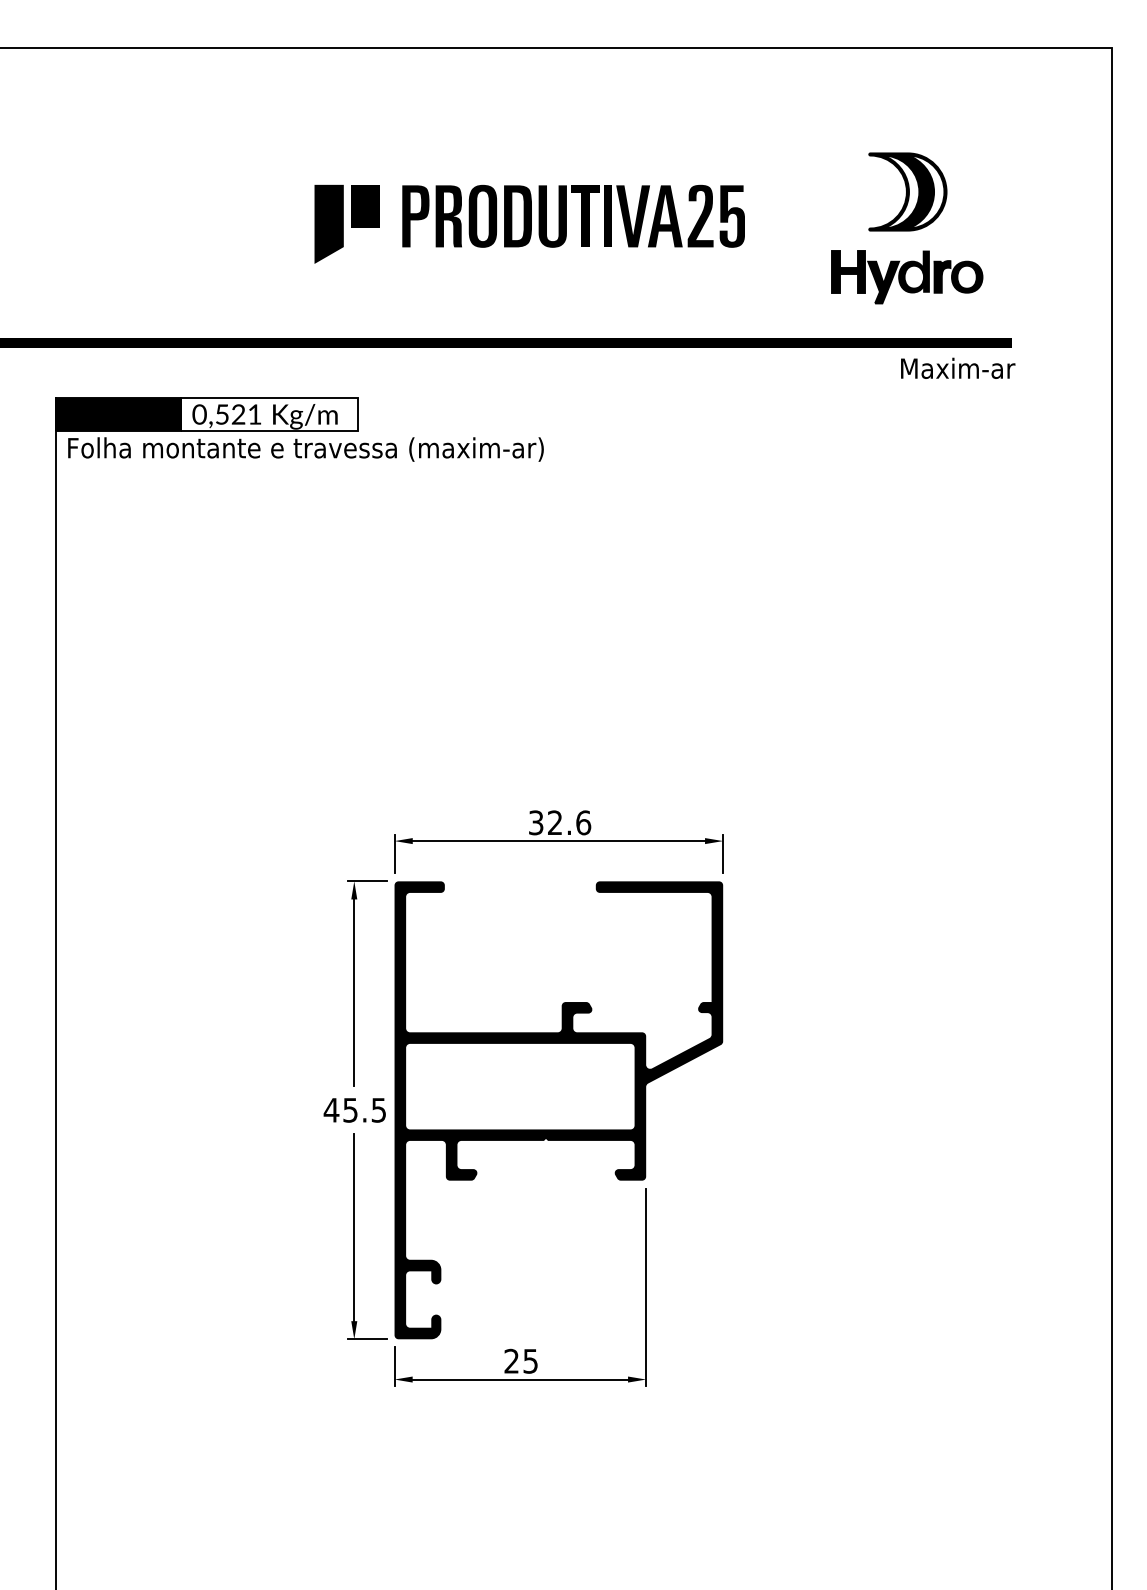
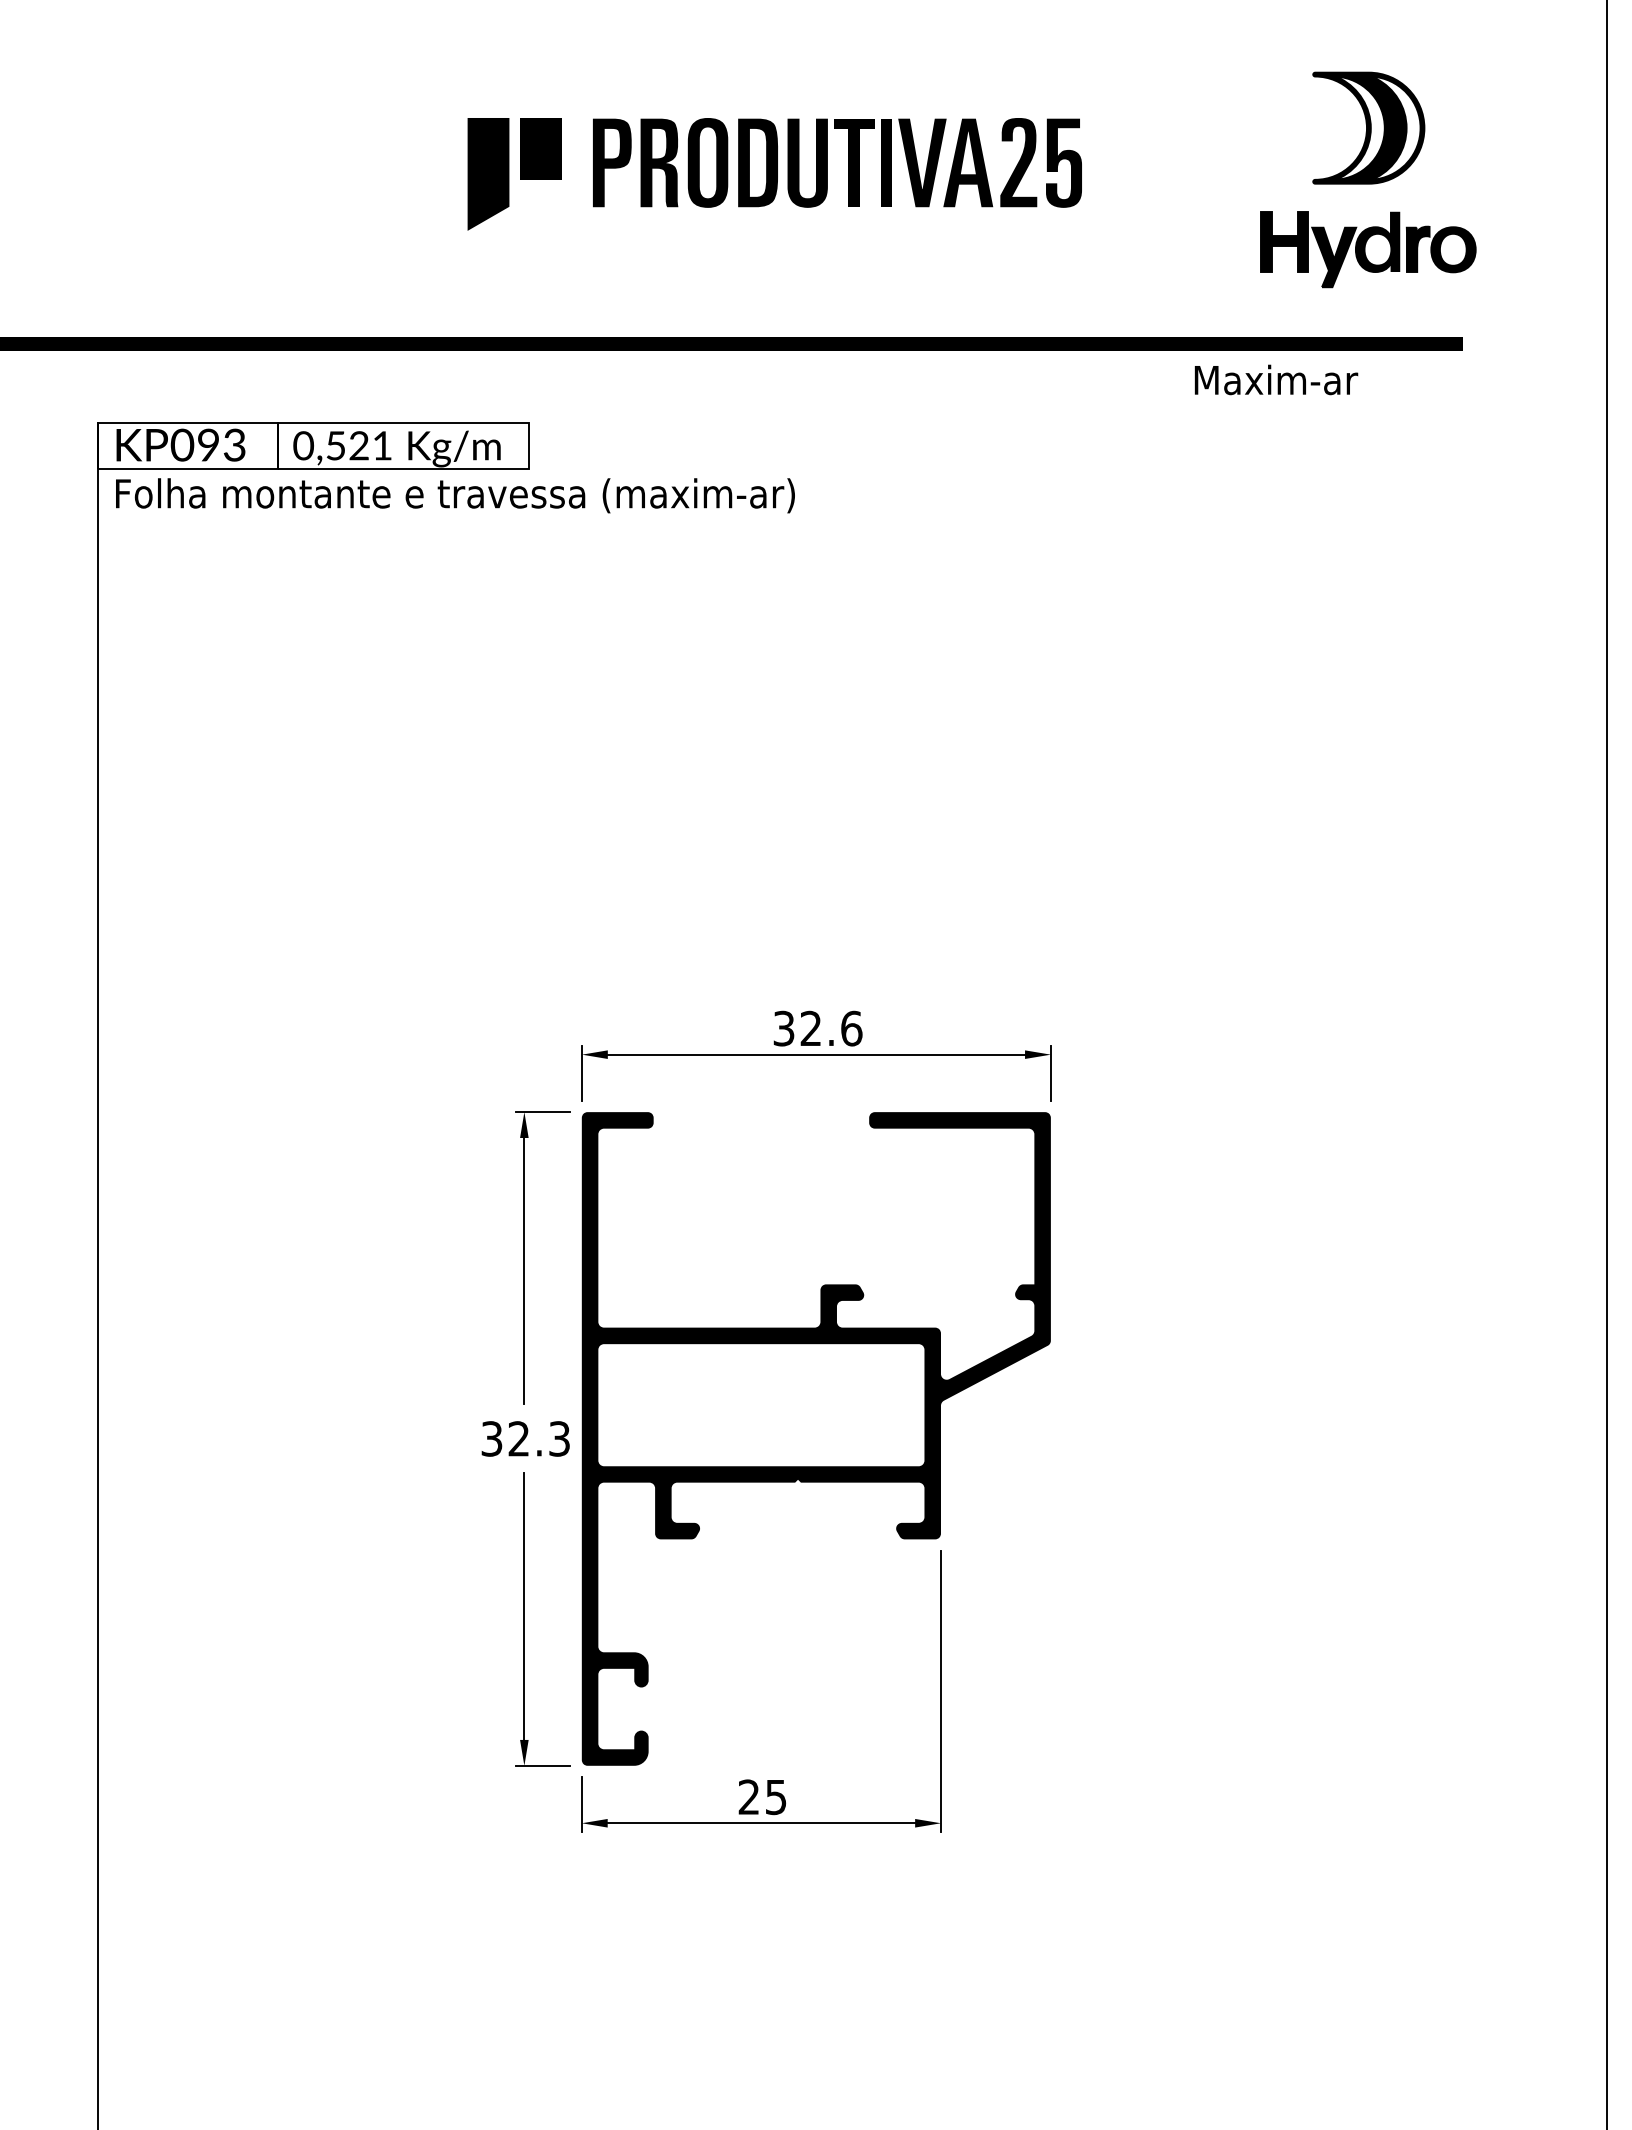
part: (907, 228) -> (1368, 180), moved
text: (958, 367) -> (1276, 378), moved
fill: (118, 414) -> (187, 445), removed
text: (354, 1109) -> (524, 1437), 45.5 -> 32.3

